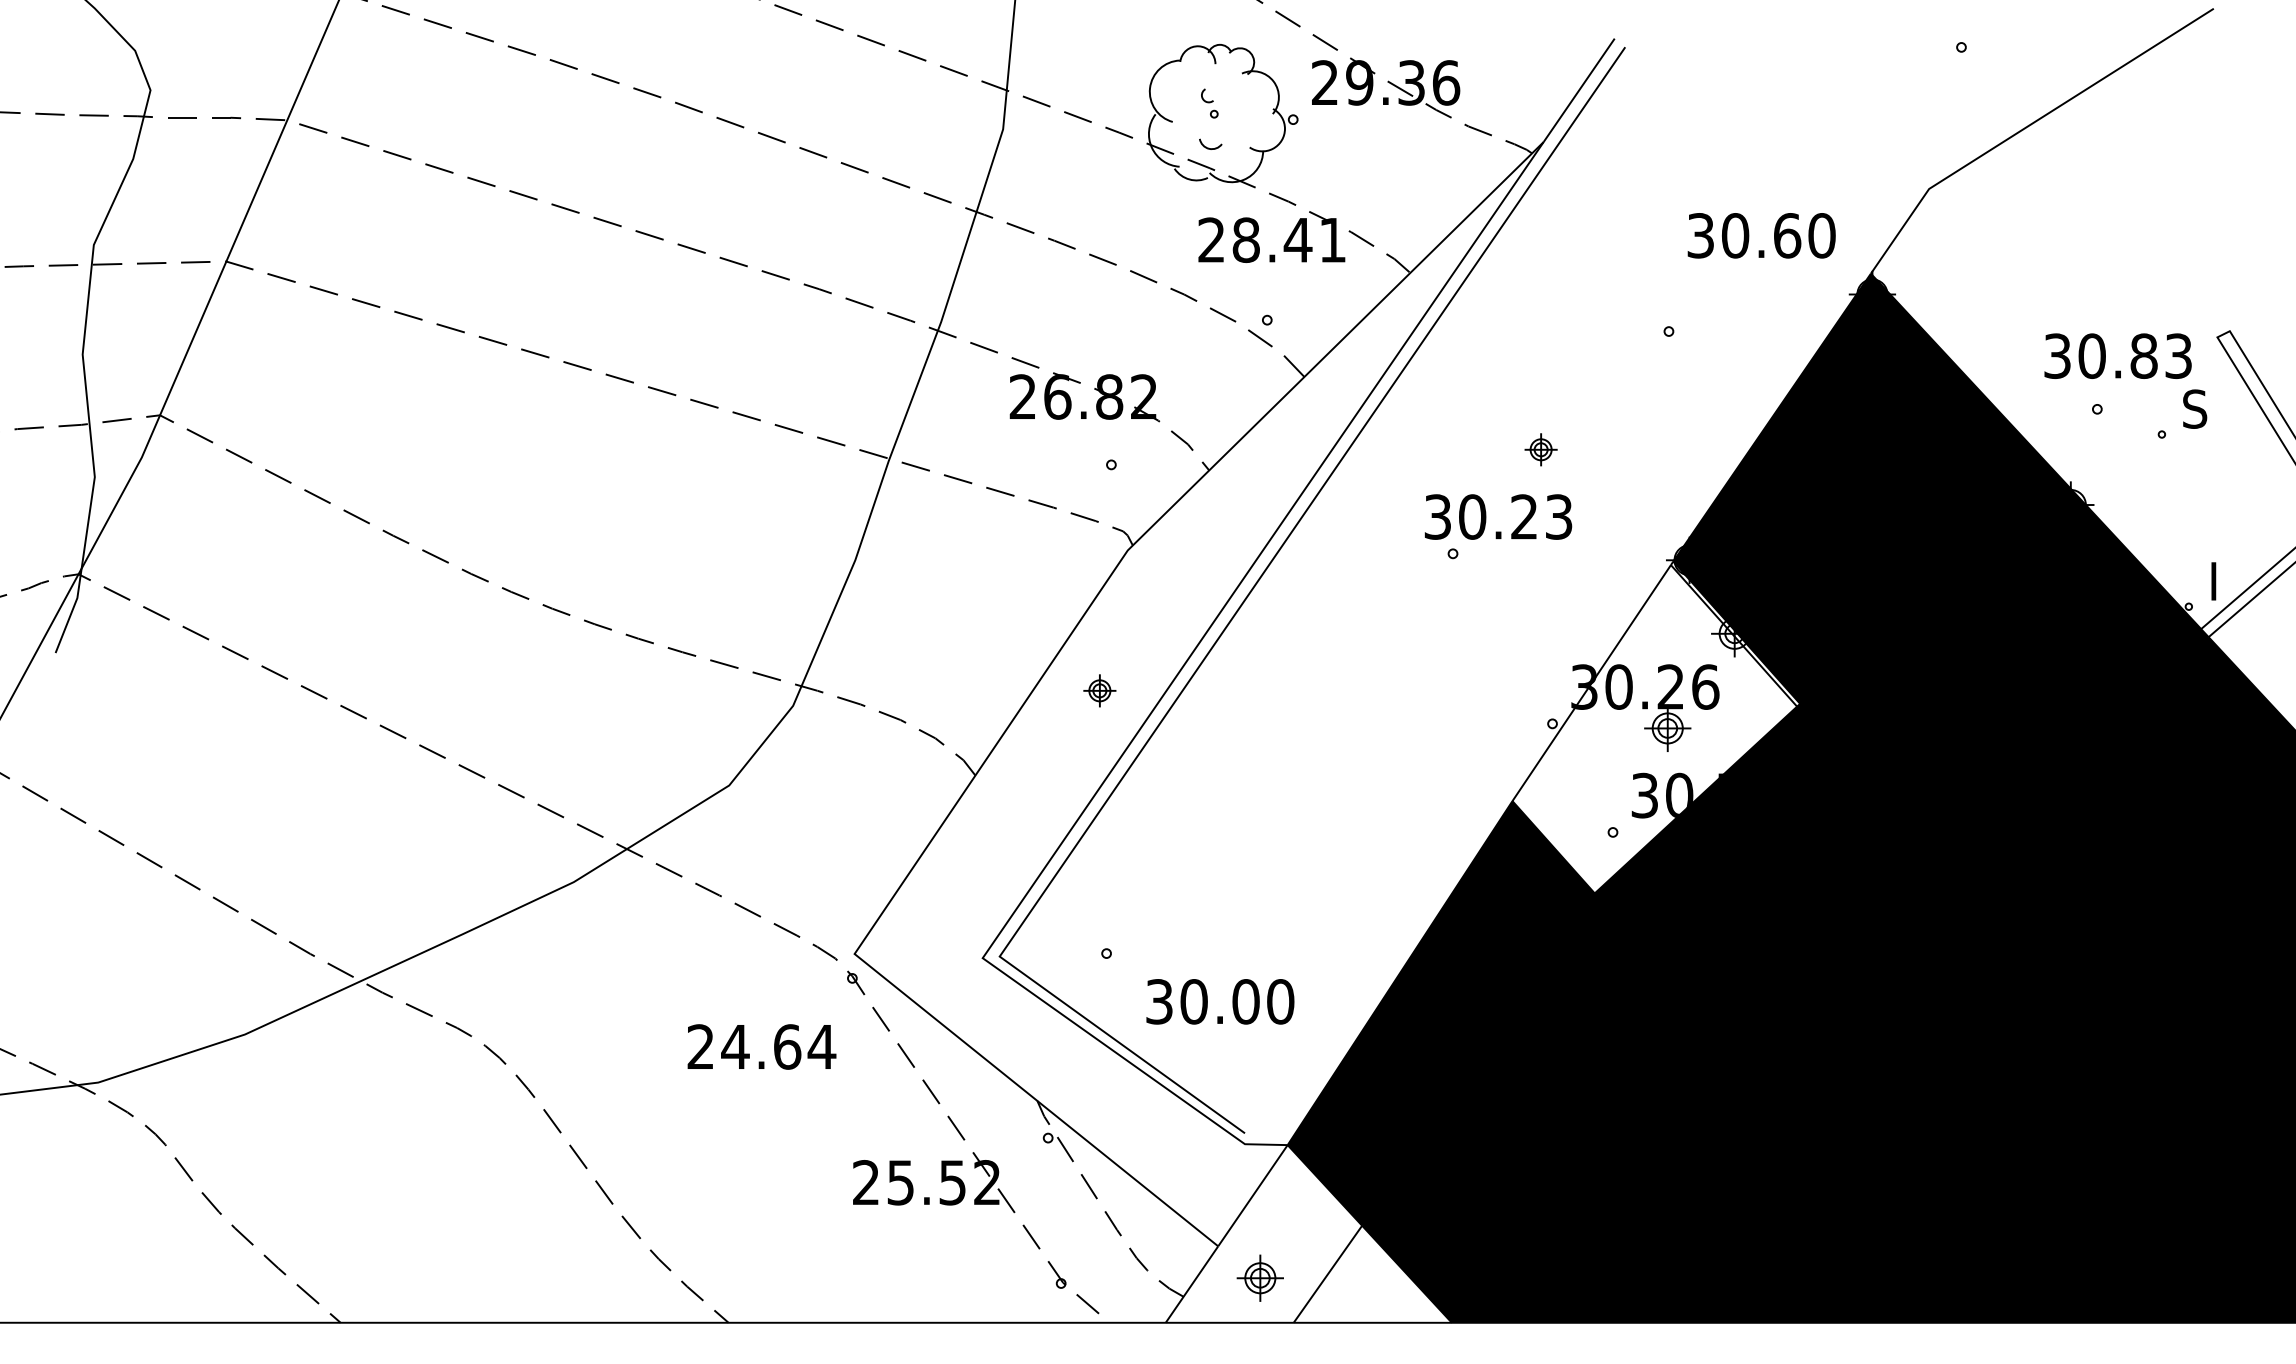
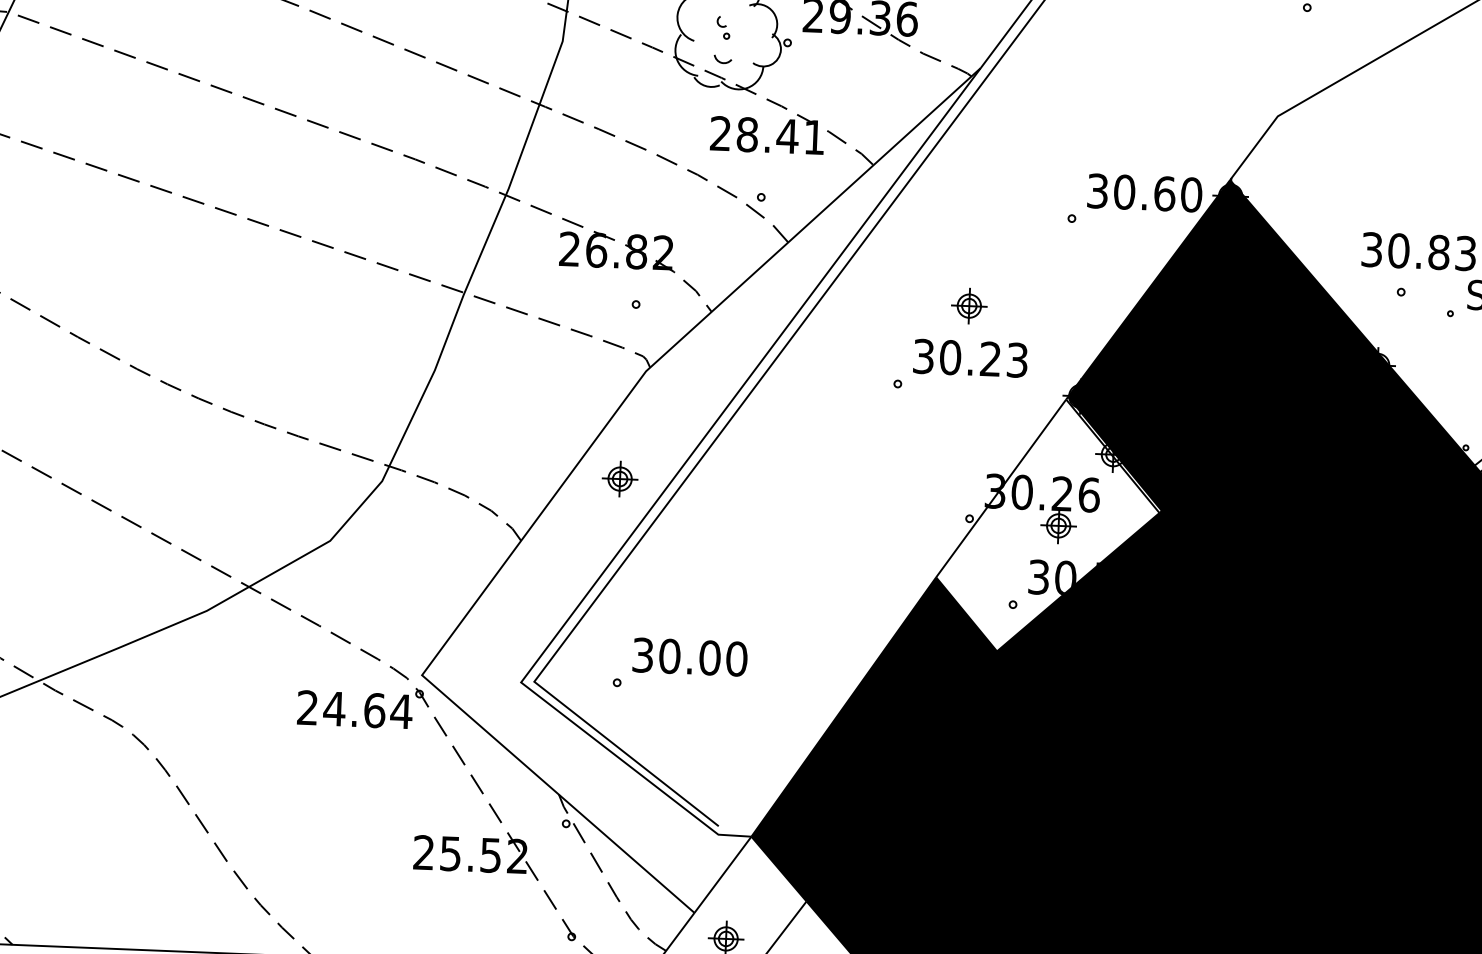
text: (1761, 235) -> (1144, 192), moved
part: (1540, 449) -> (968, 305), size x1.43
text: (1498, 516) -> (970, 358), moved
part: (1099, 690) -> (619, 478), size x1.43
text: (1220, 1001) -> (690, 656), moved
text: (761, 1046) -> (354, 709), moved

